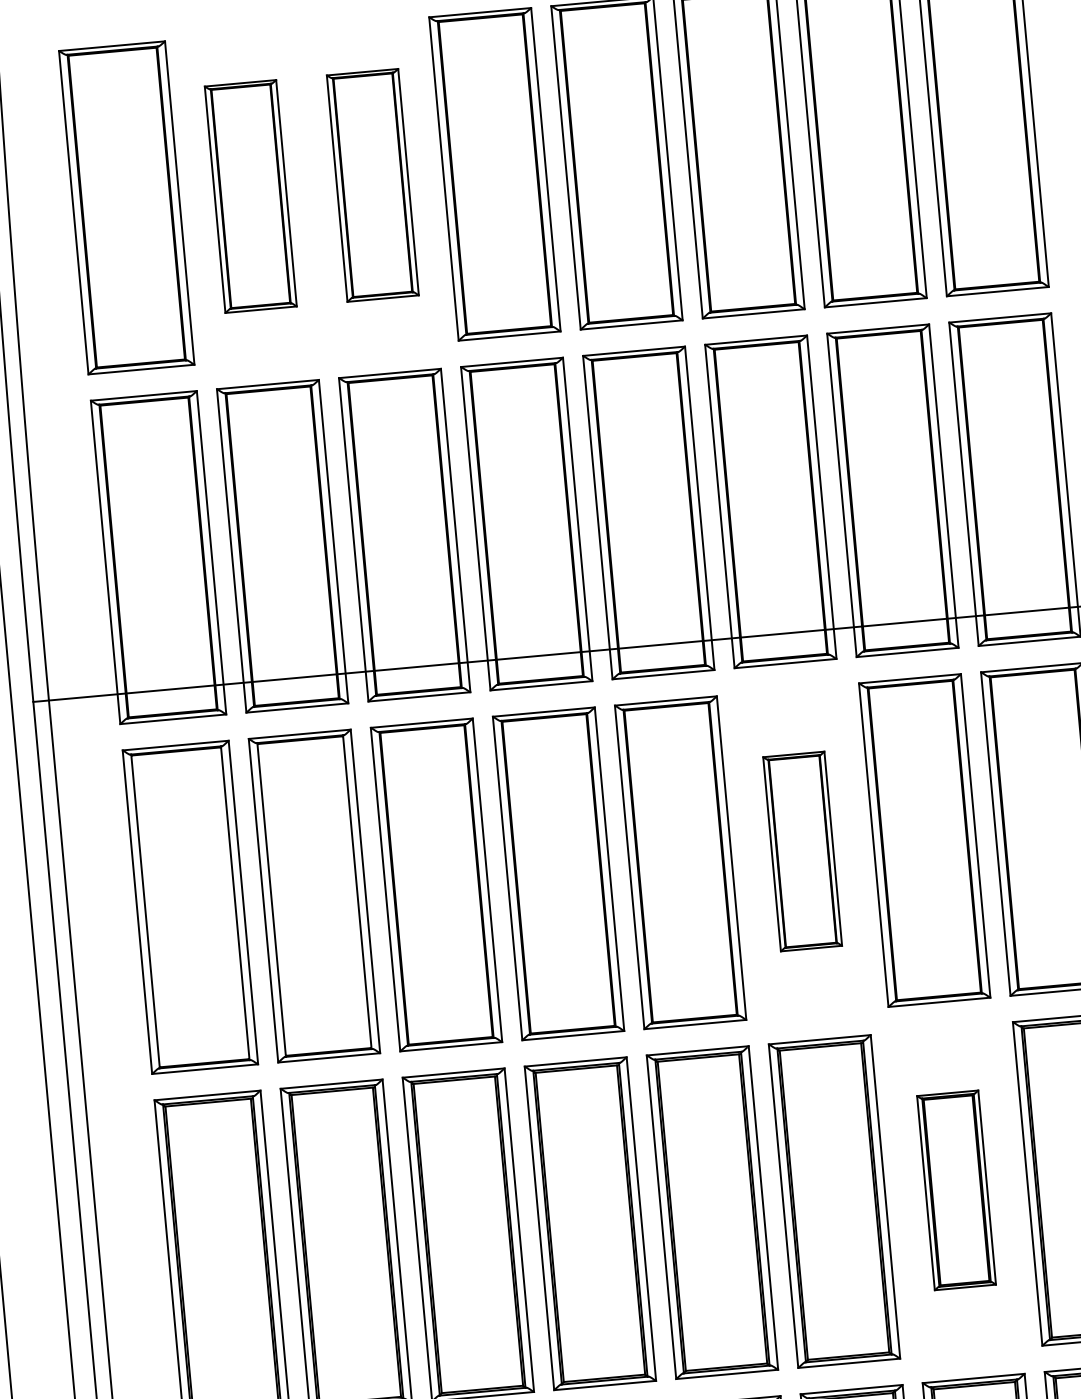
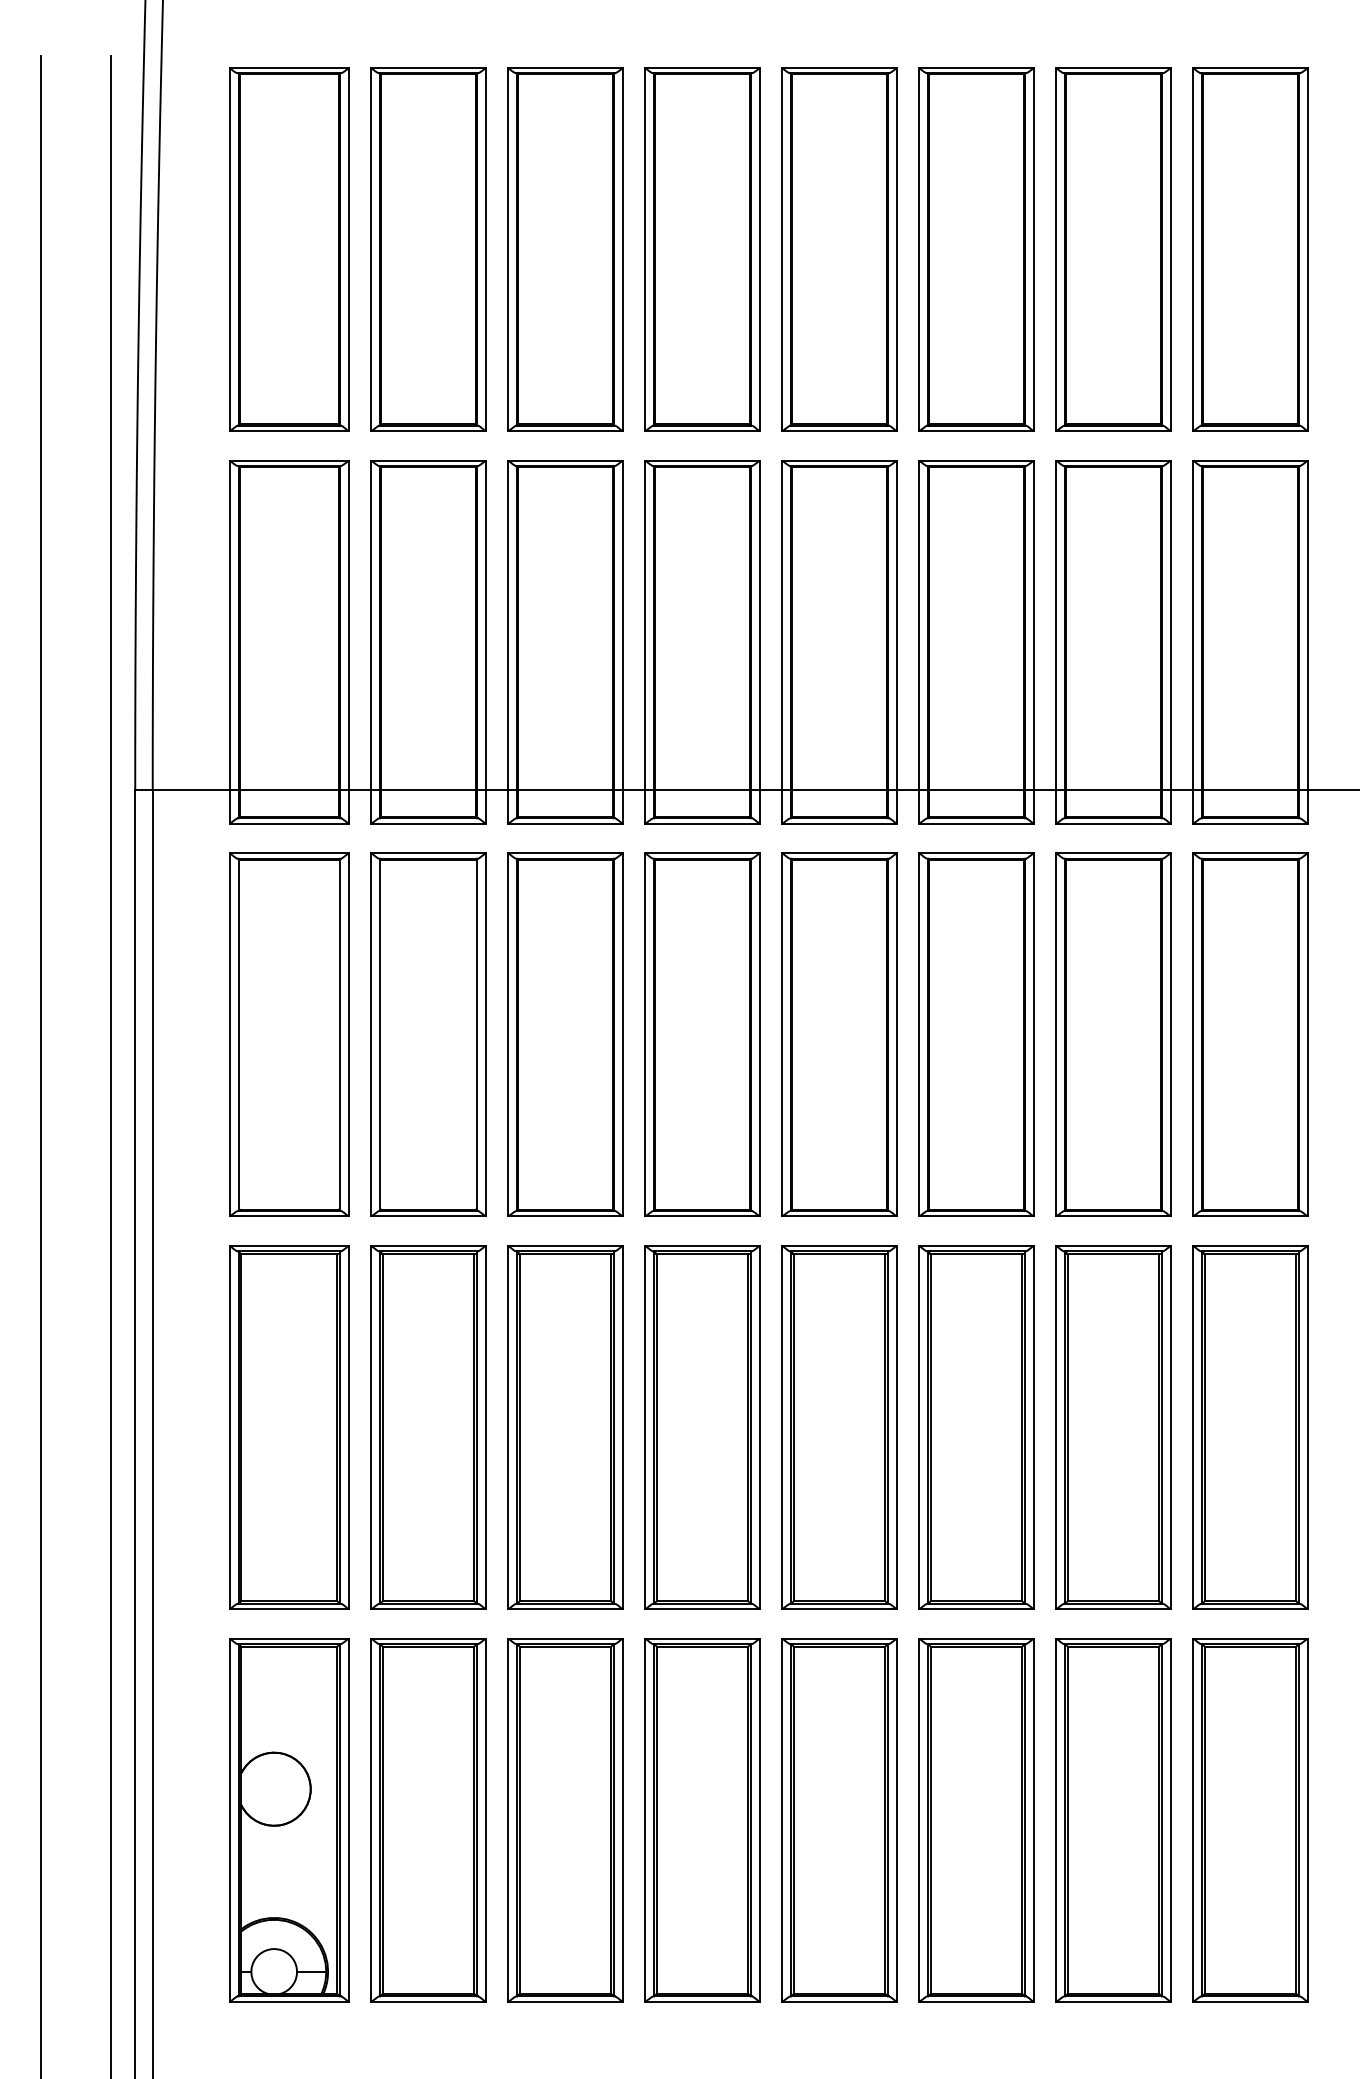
part: (372, 185) -> (565, 249), size x1.43
part: (250, 196) -> (428, 249), size x1.43
part: (802, 851) -> (976, 1034), size x1.67
part: (956, 1190) -> (1113, 1427), size x1.67

